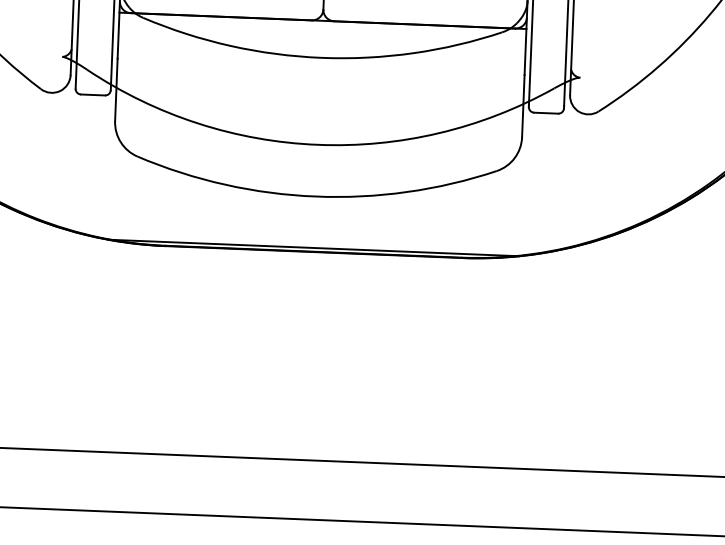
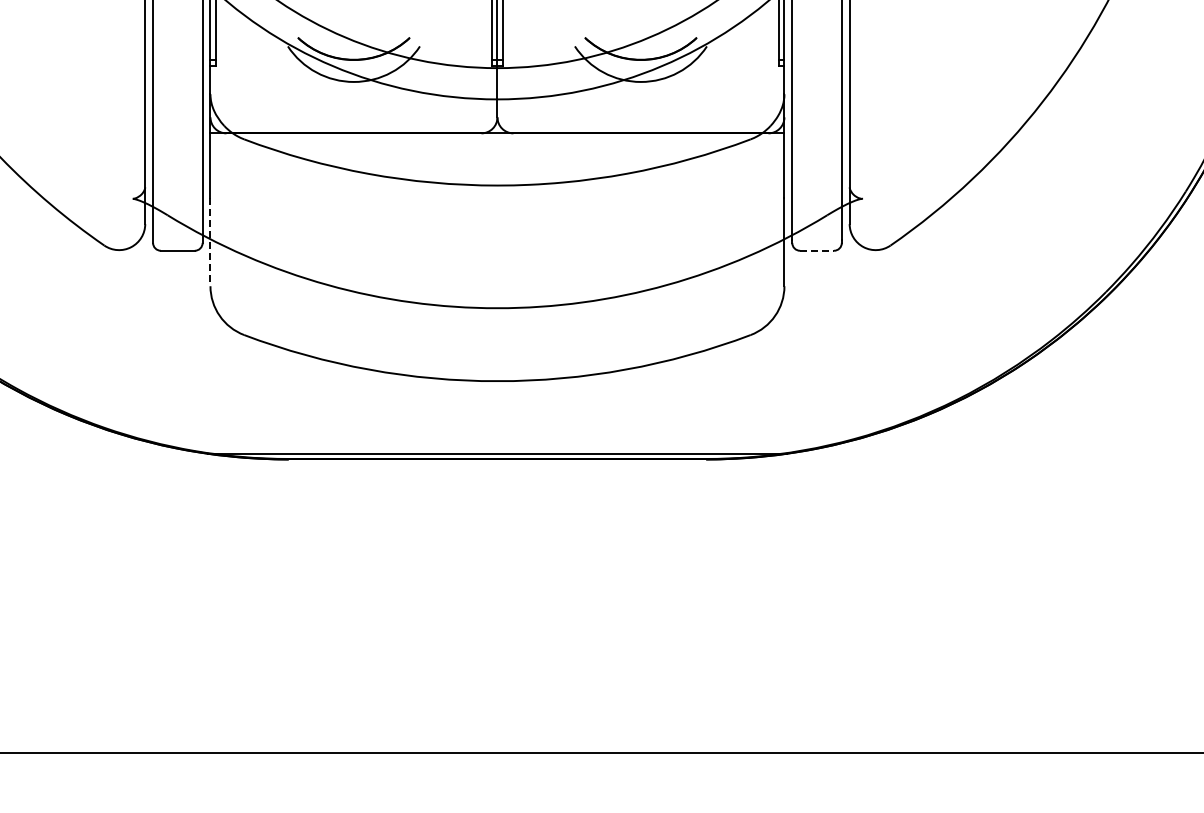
line: (116, 90) -> (210, 242), solid -> dashed
line: (546, 113) -> (817, 250), solid -> dashed

